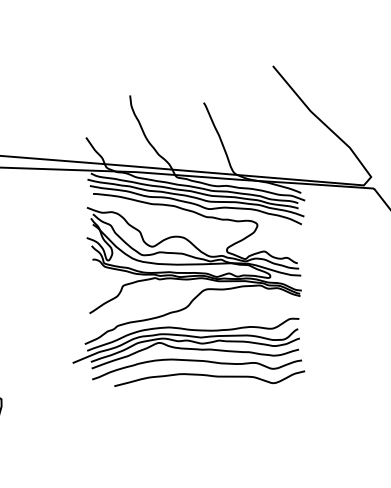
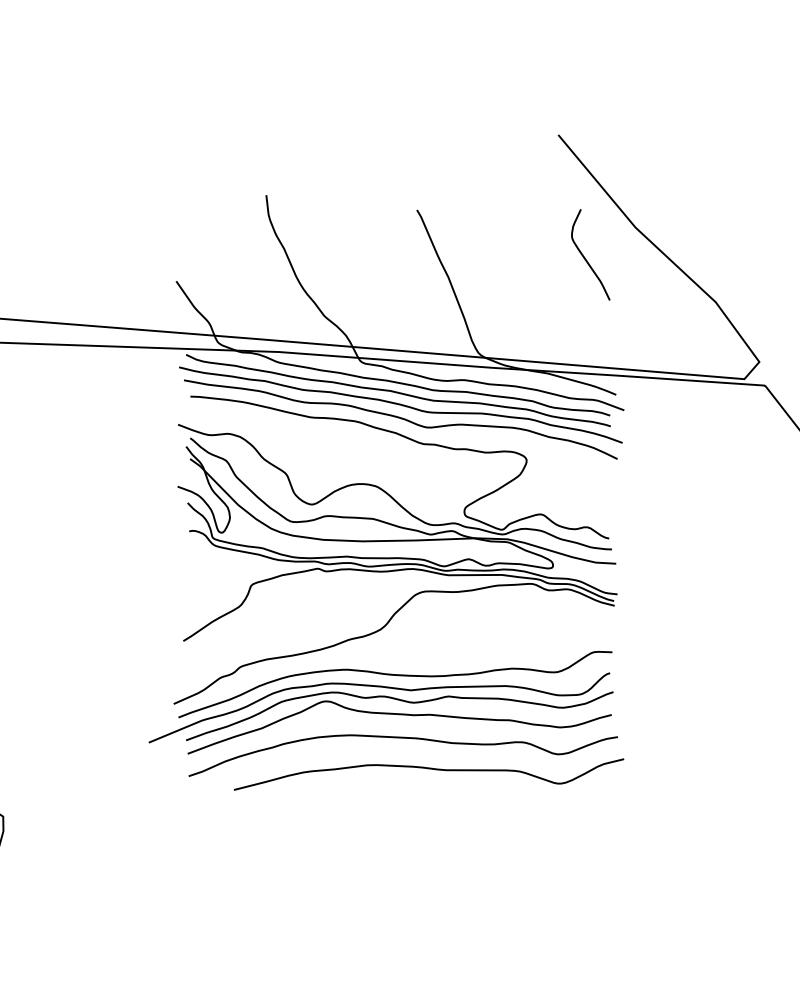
curve: (286, 125) -> (586, 256), added

